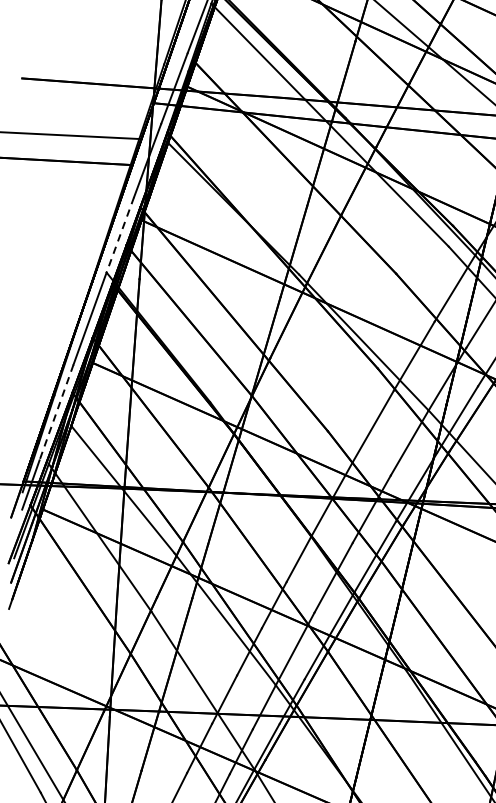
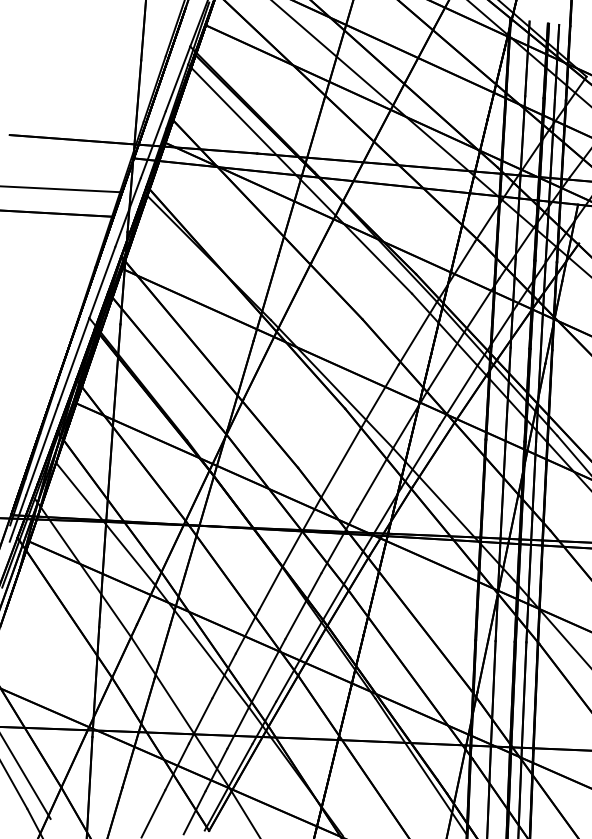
line: (120, 234) -> (102, 282), dashed -> solid
line: (56, 412) -> (42, 450), dashed -> solid

